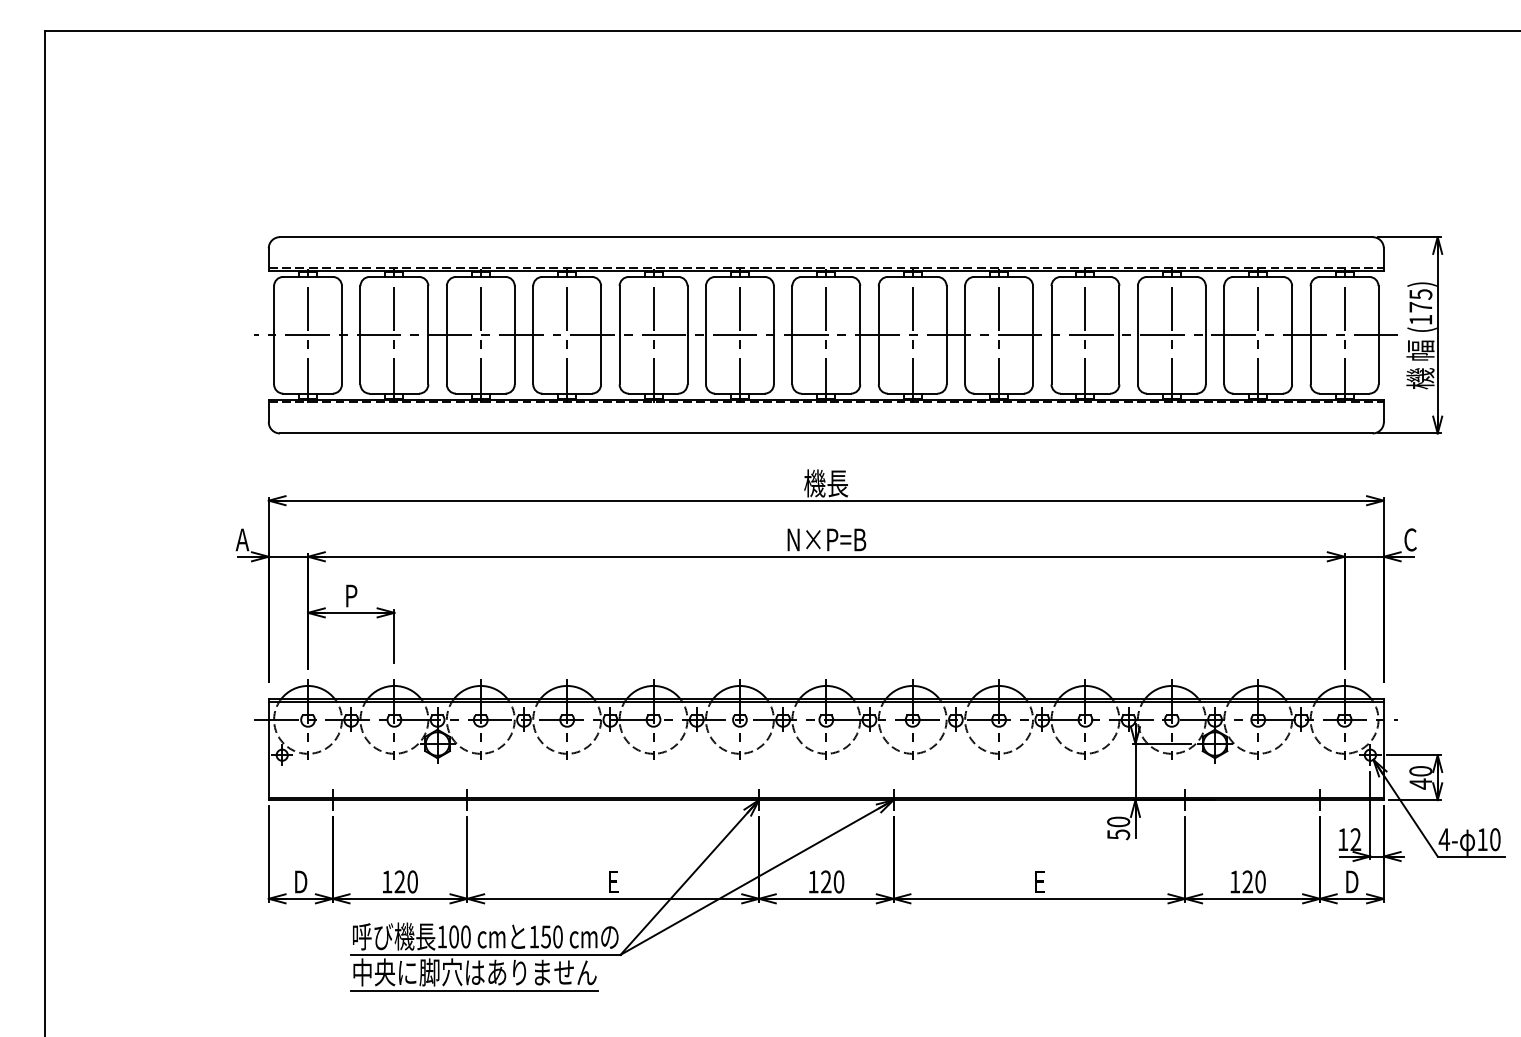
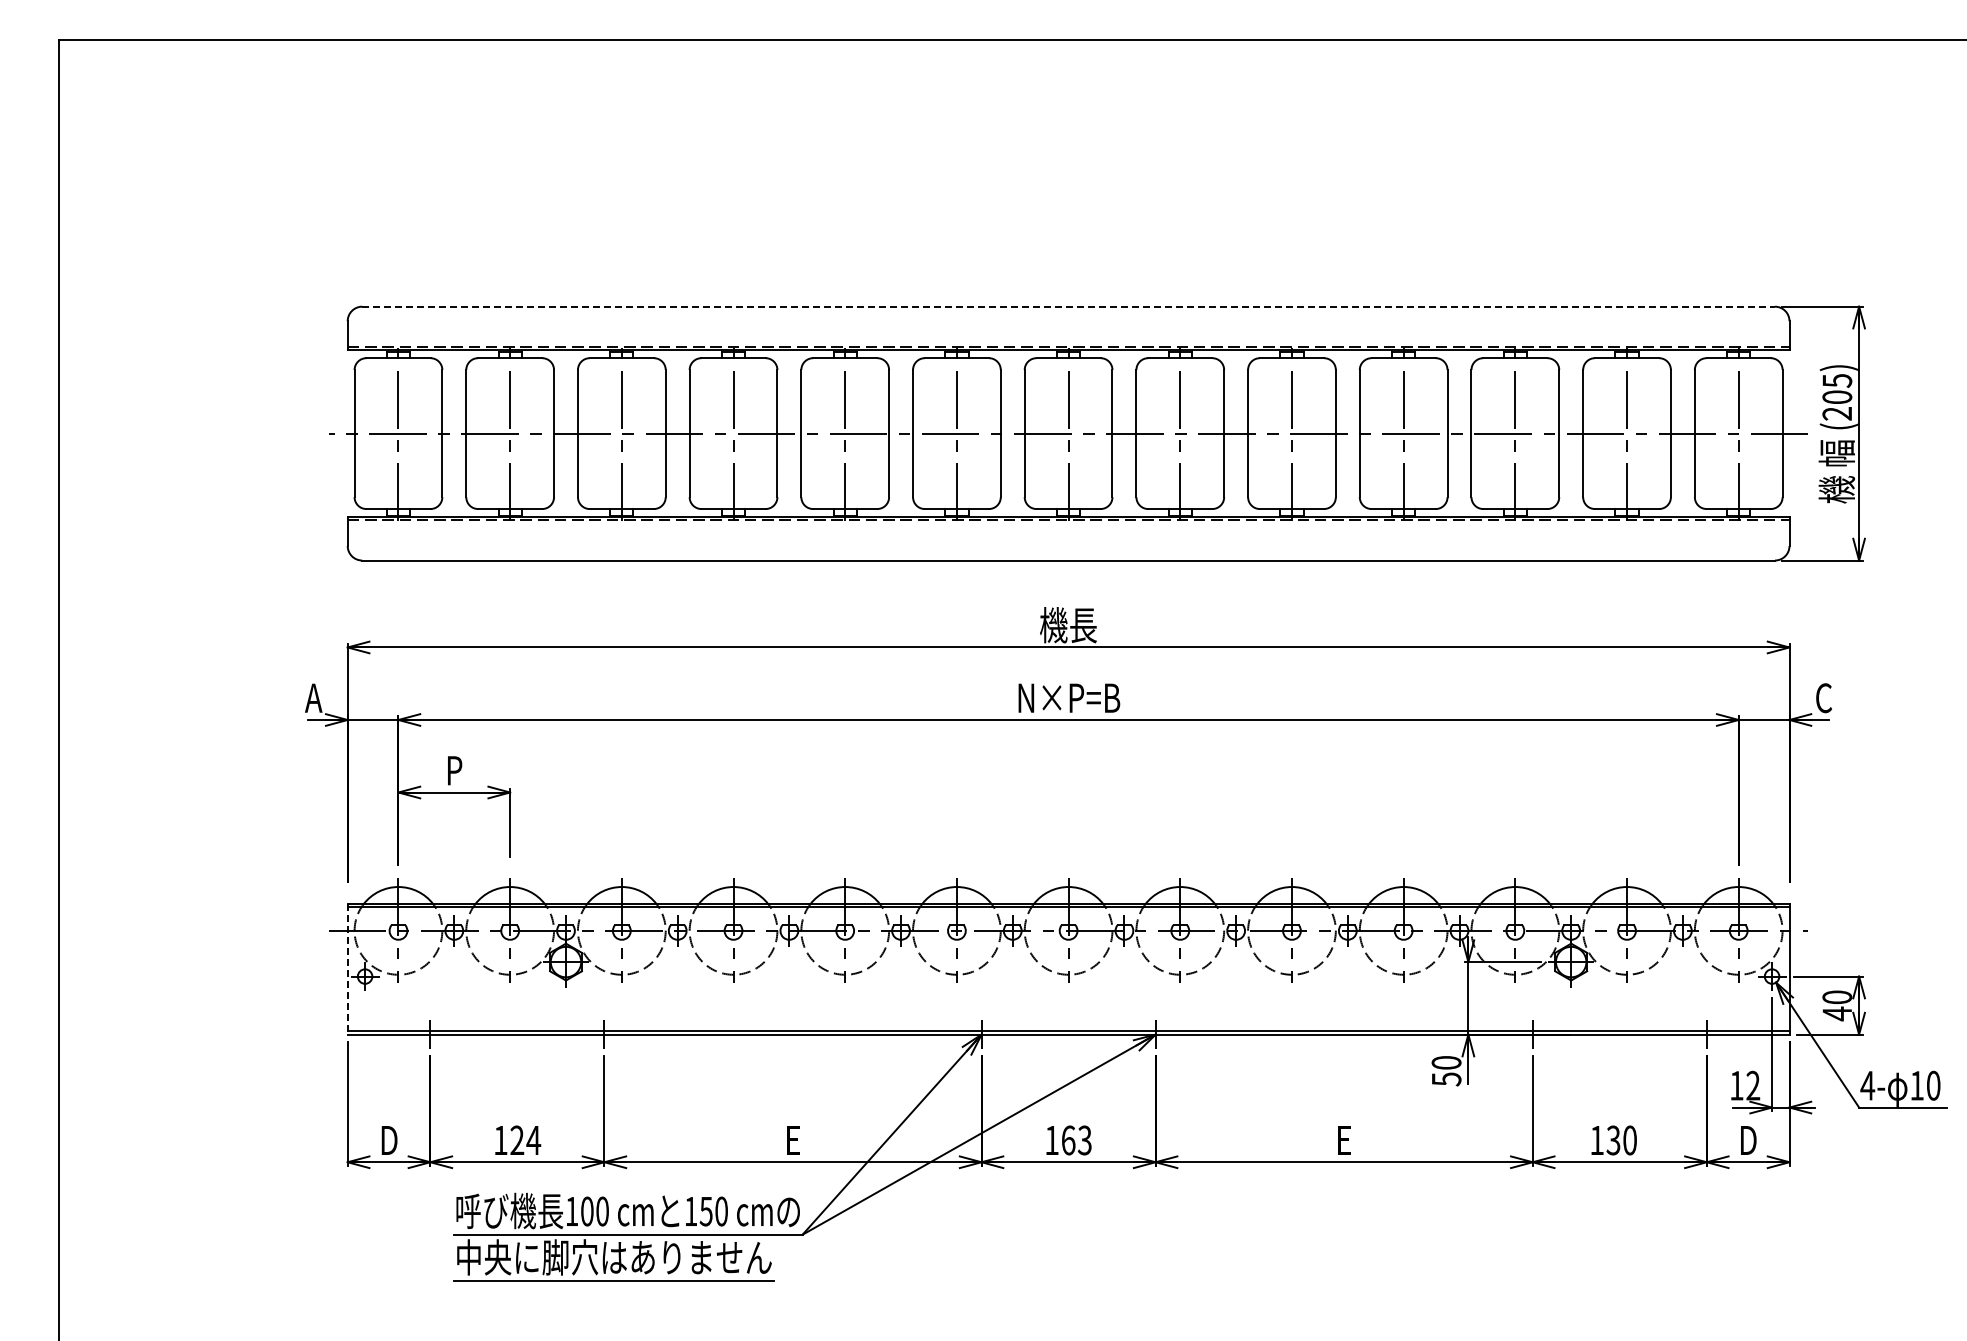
line: (827, 236) -> (1069, 306), solid -> dashed
text: (1420, 313) -> (1837, 405), (175) -> (205)
line: (268, 749) -> (347, 969), solid -> dashed
text: (412, 881) -> (533, 1140), 120 -> 124
text: (832, 881) -> (1076, 1140), 120 -> 163
text: (1247, 881) -> (1613, 1140), 120 -> 130

